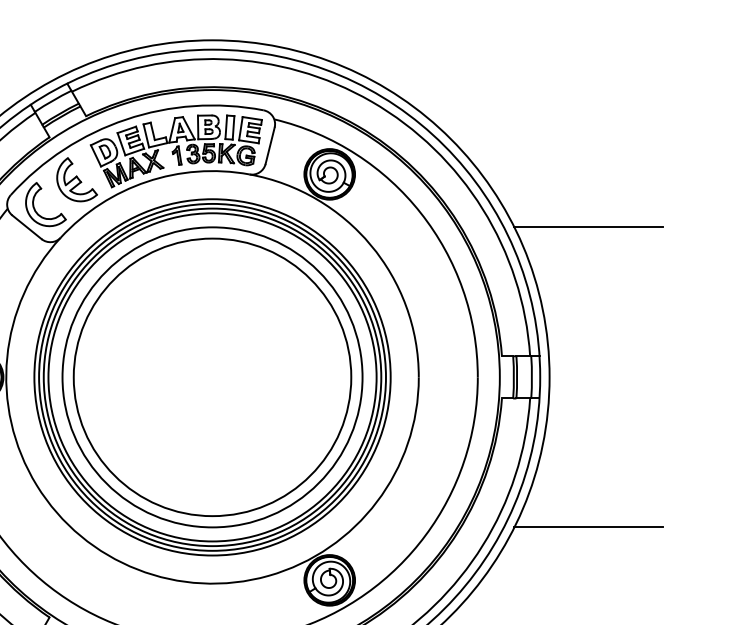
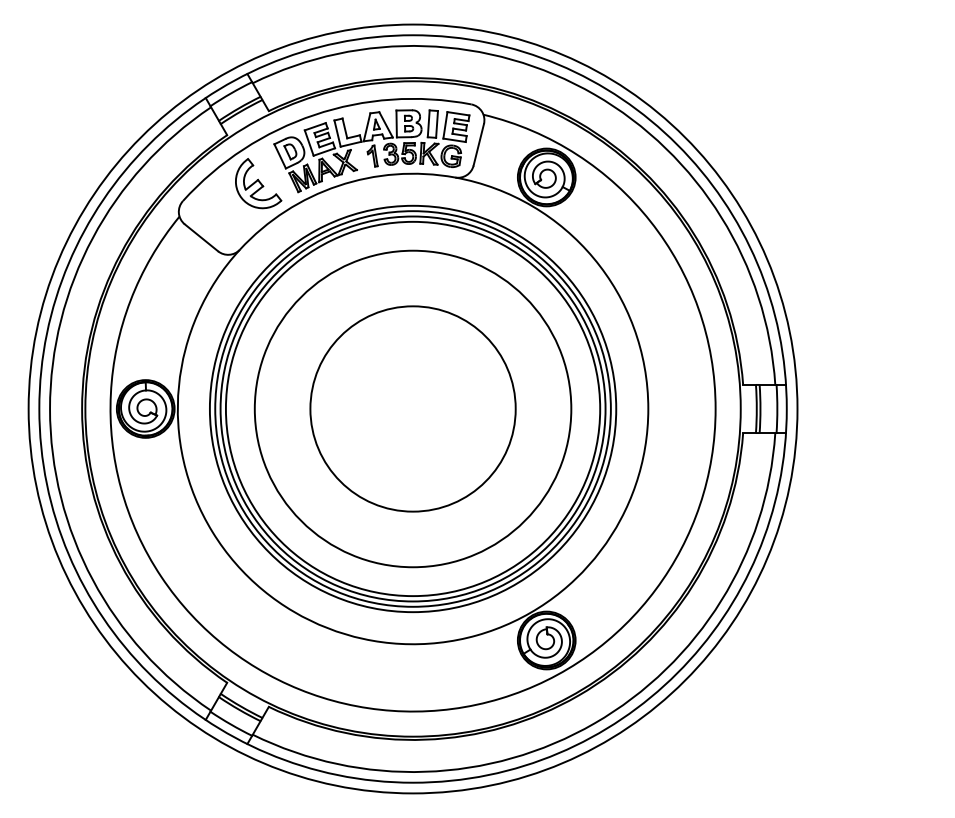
part: (35, 209) -> (211, 217), removed
line: (588, 227) -> (841, 237), removed
circle: (212, 376) -> (412, 408), size x0.6
line: (588, 527) -> (841, 580), removed

